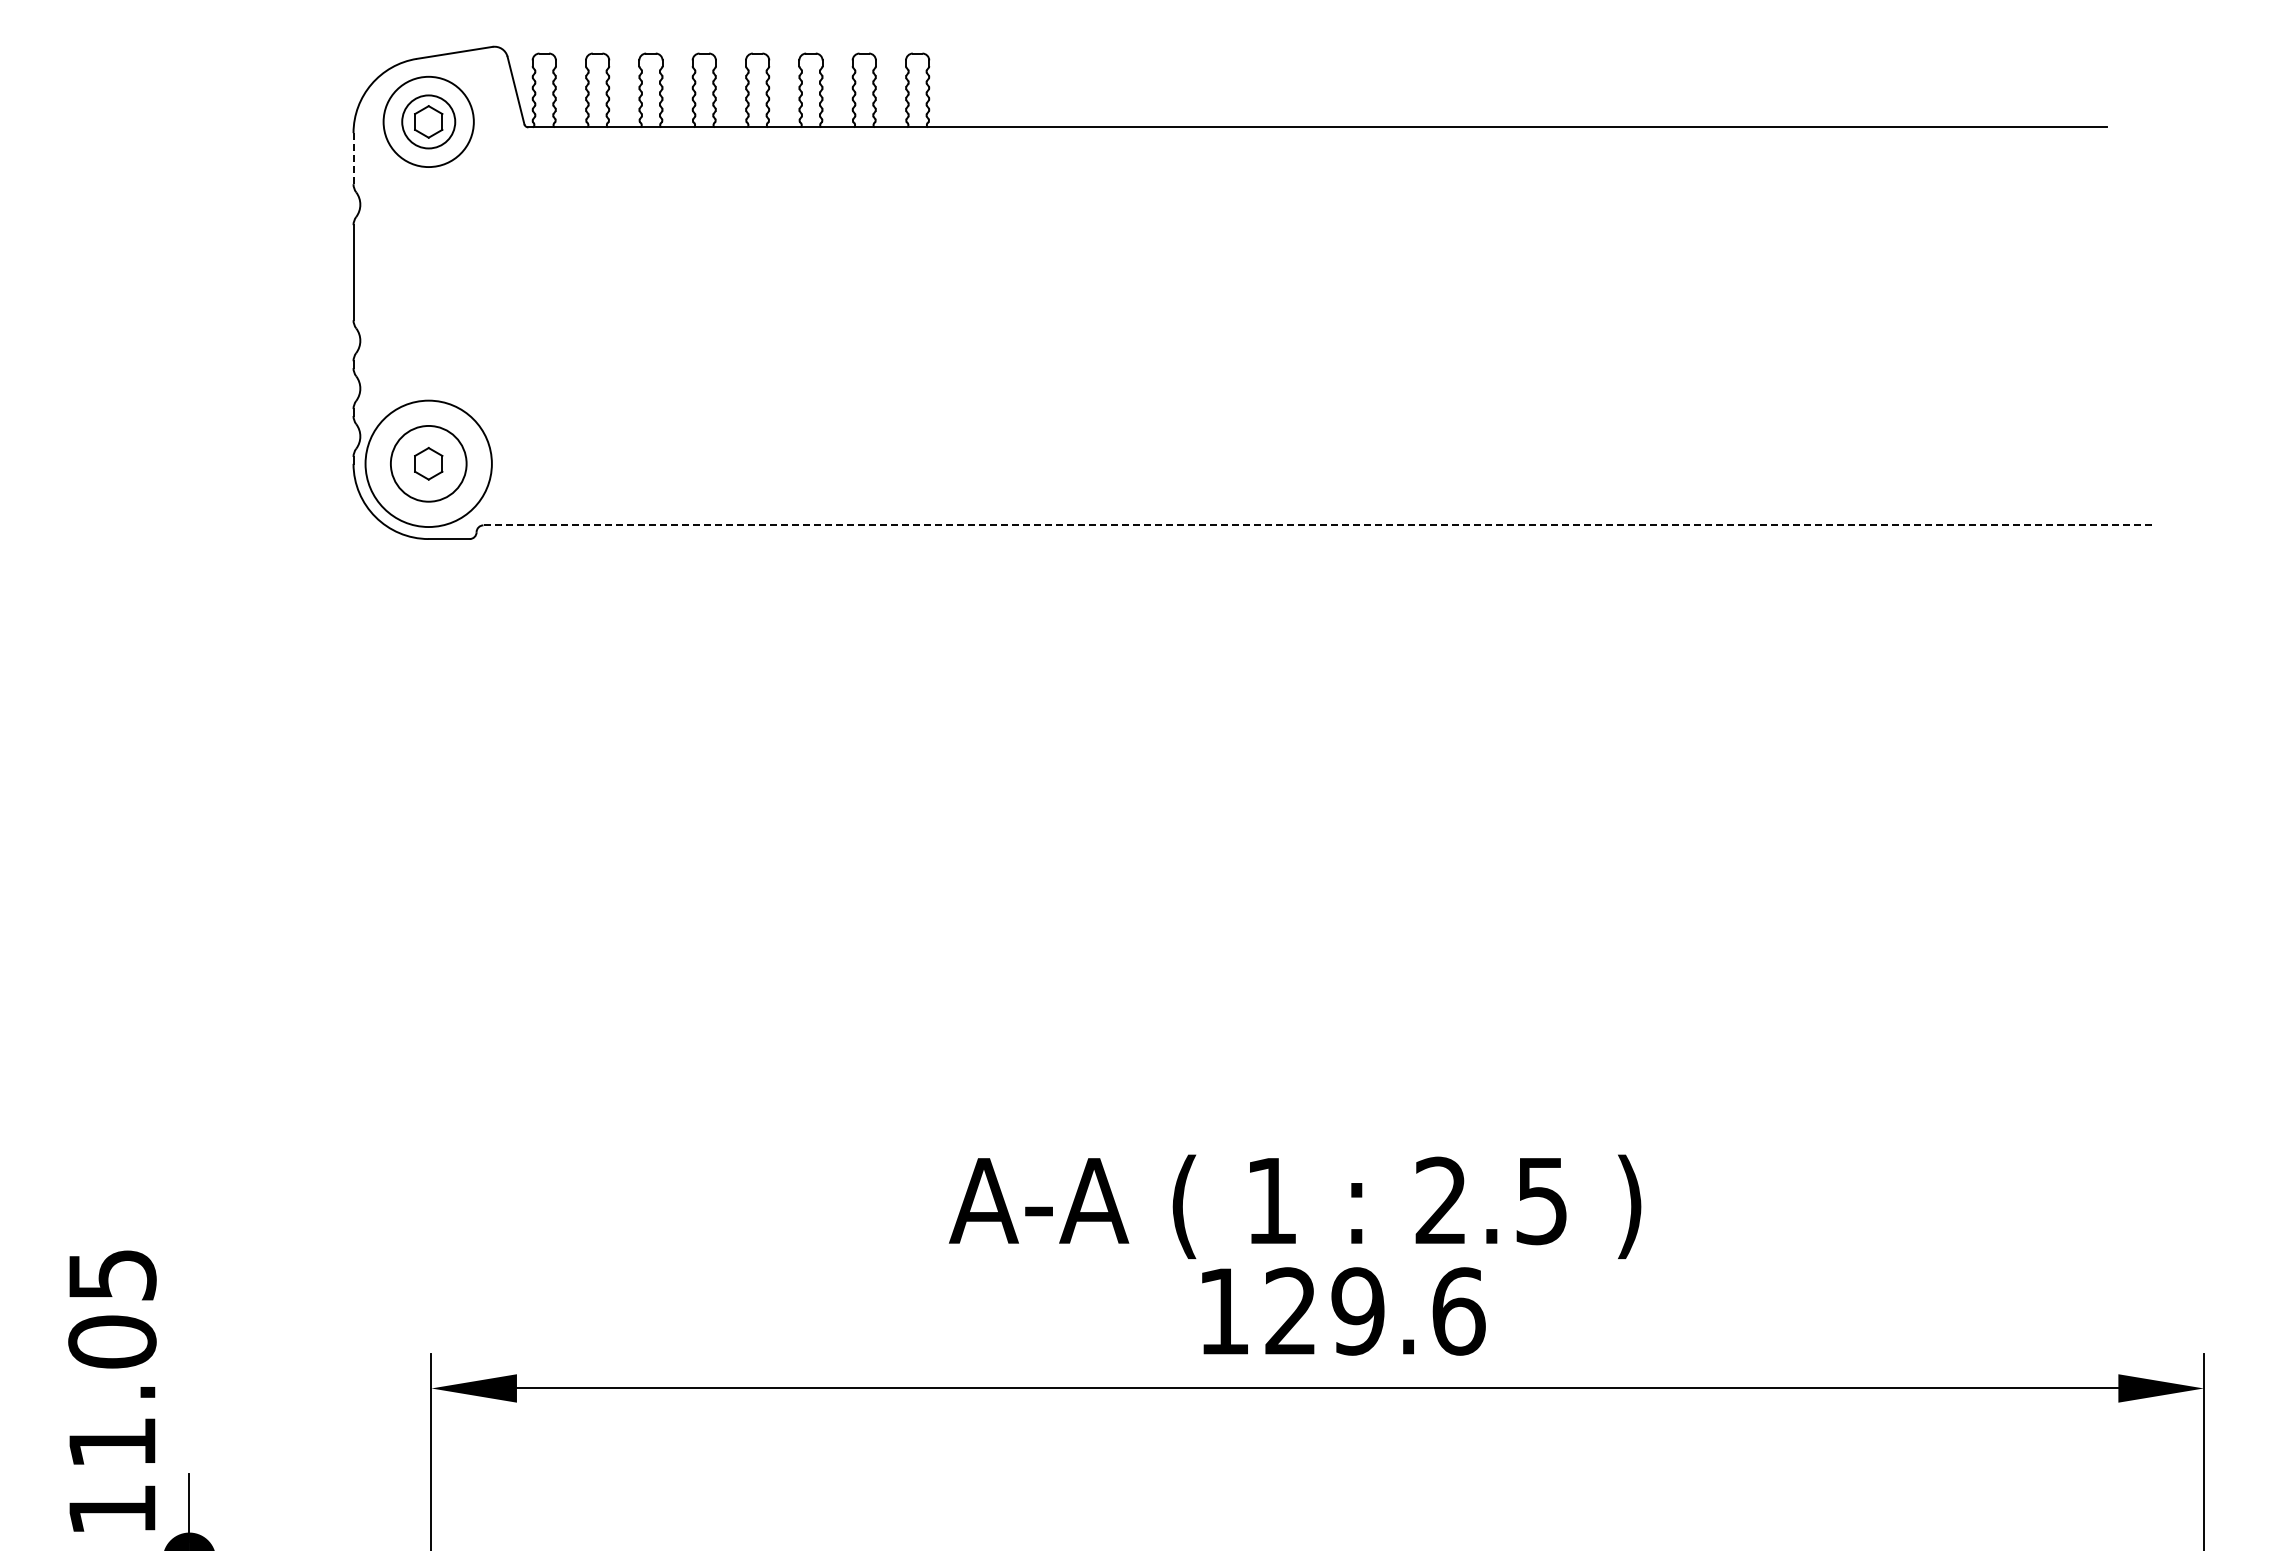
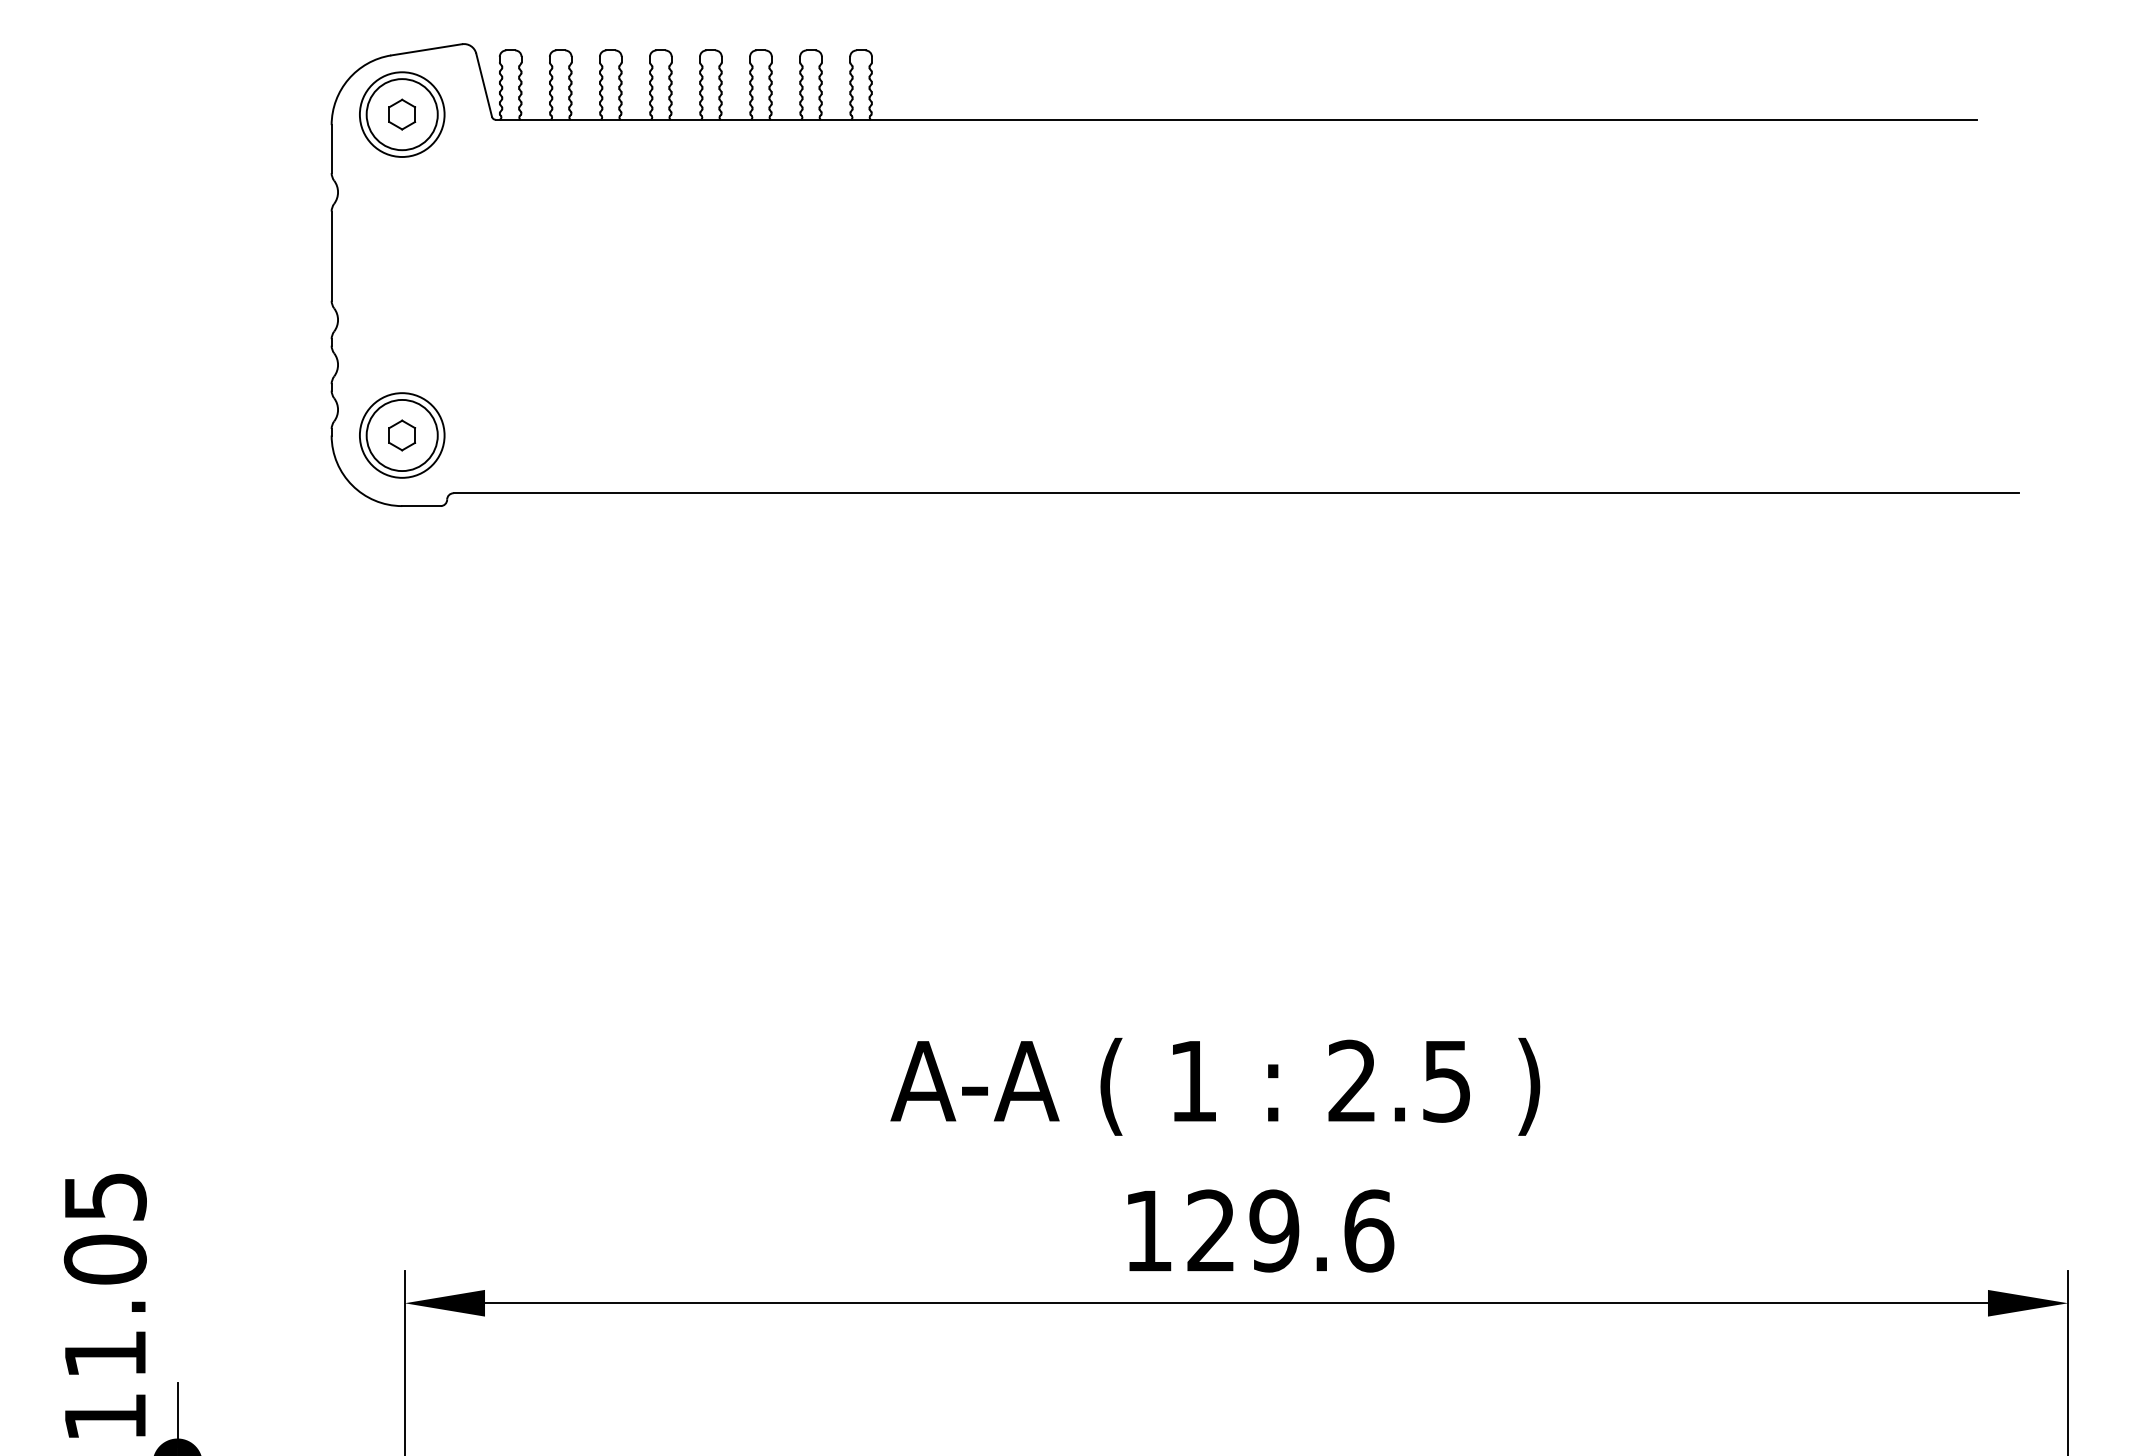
circle: (428, 121) -> (402, 114), size x1.43
line: (353, 158) -> (331, 148), dashed -> solid
circle: (428, 463) -> (402, 435), size x0.71
line: (1317, 525) -> (1236, 493), dashed -> solid
text: (1295, 1206) -> (1215, 1086), moved

